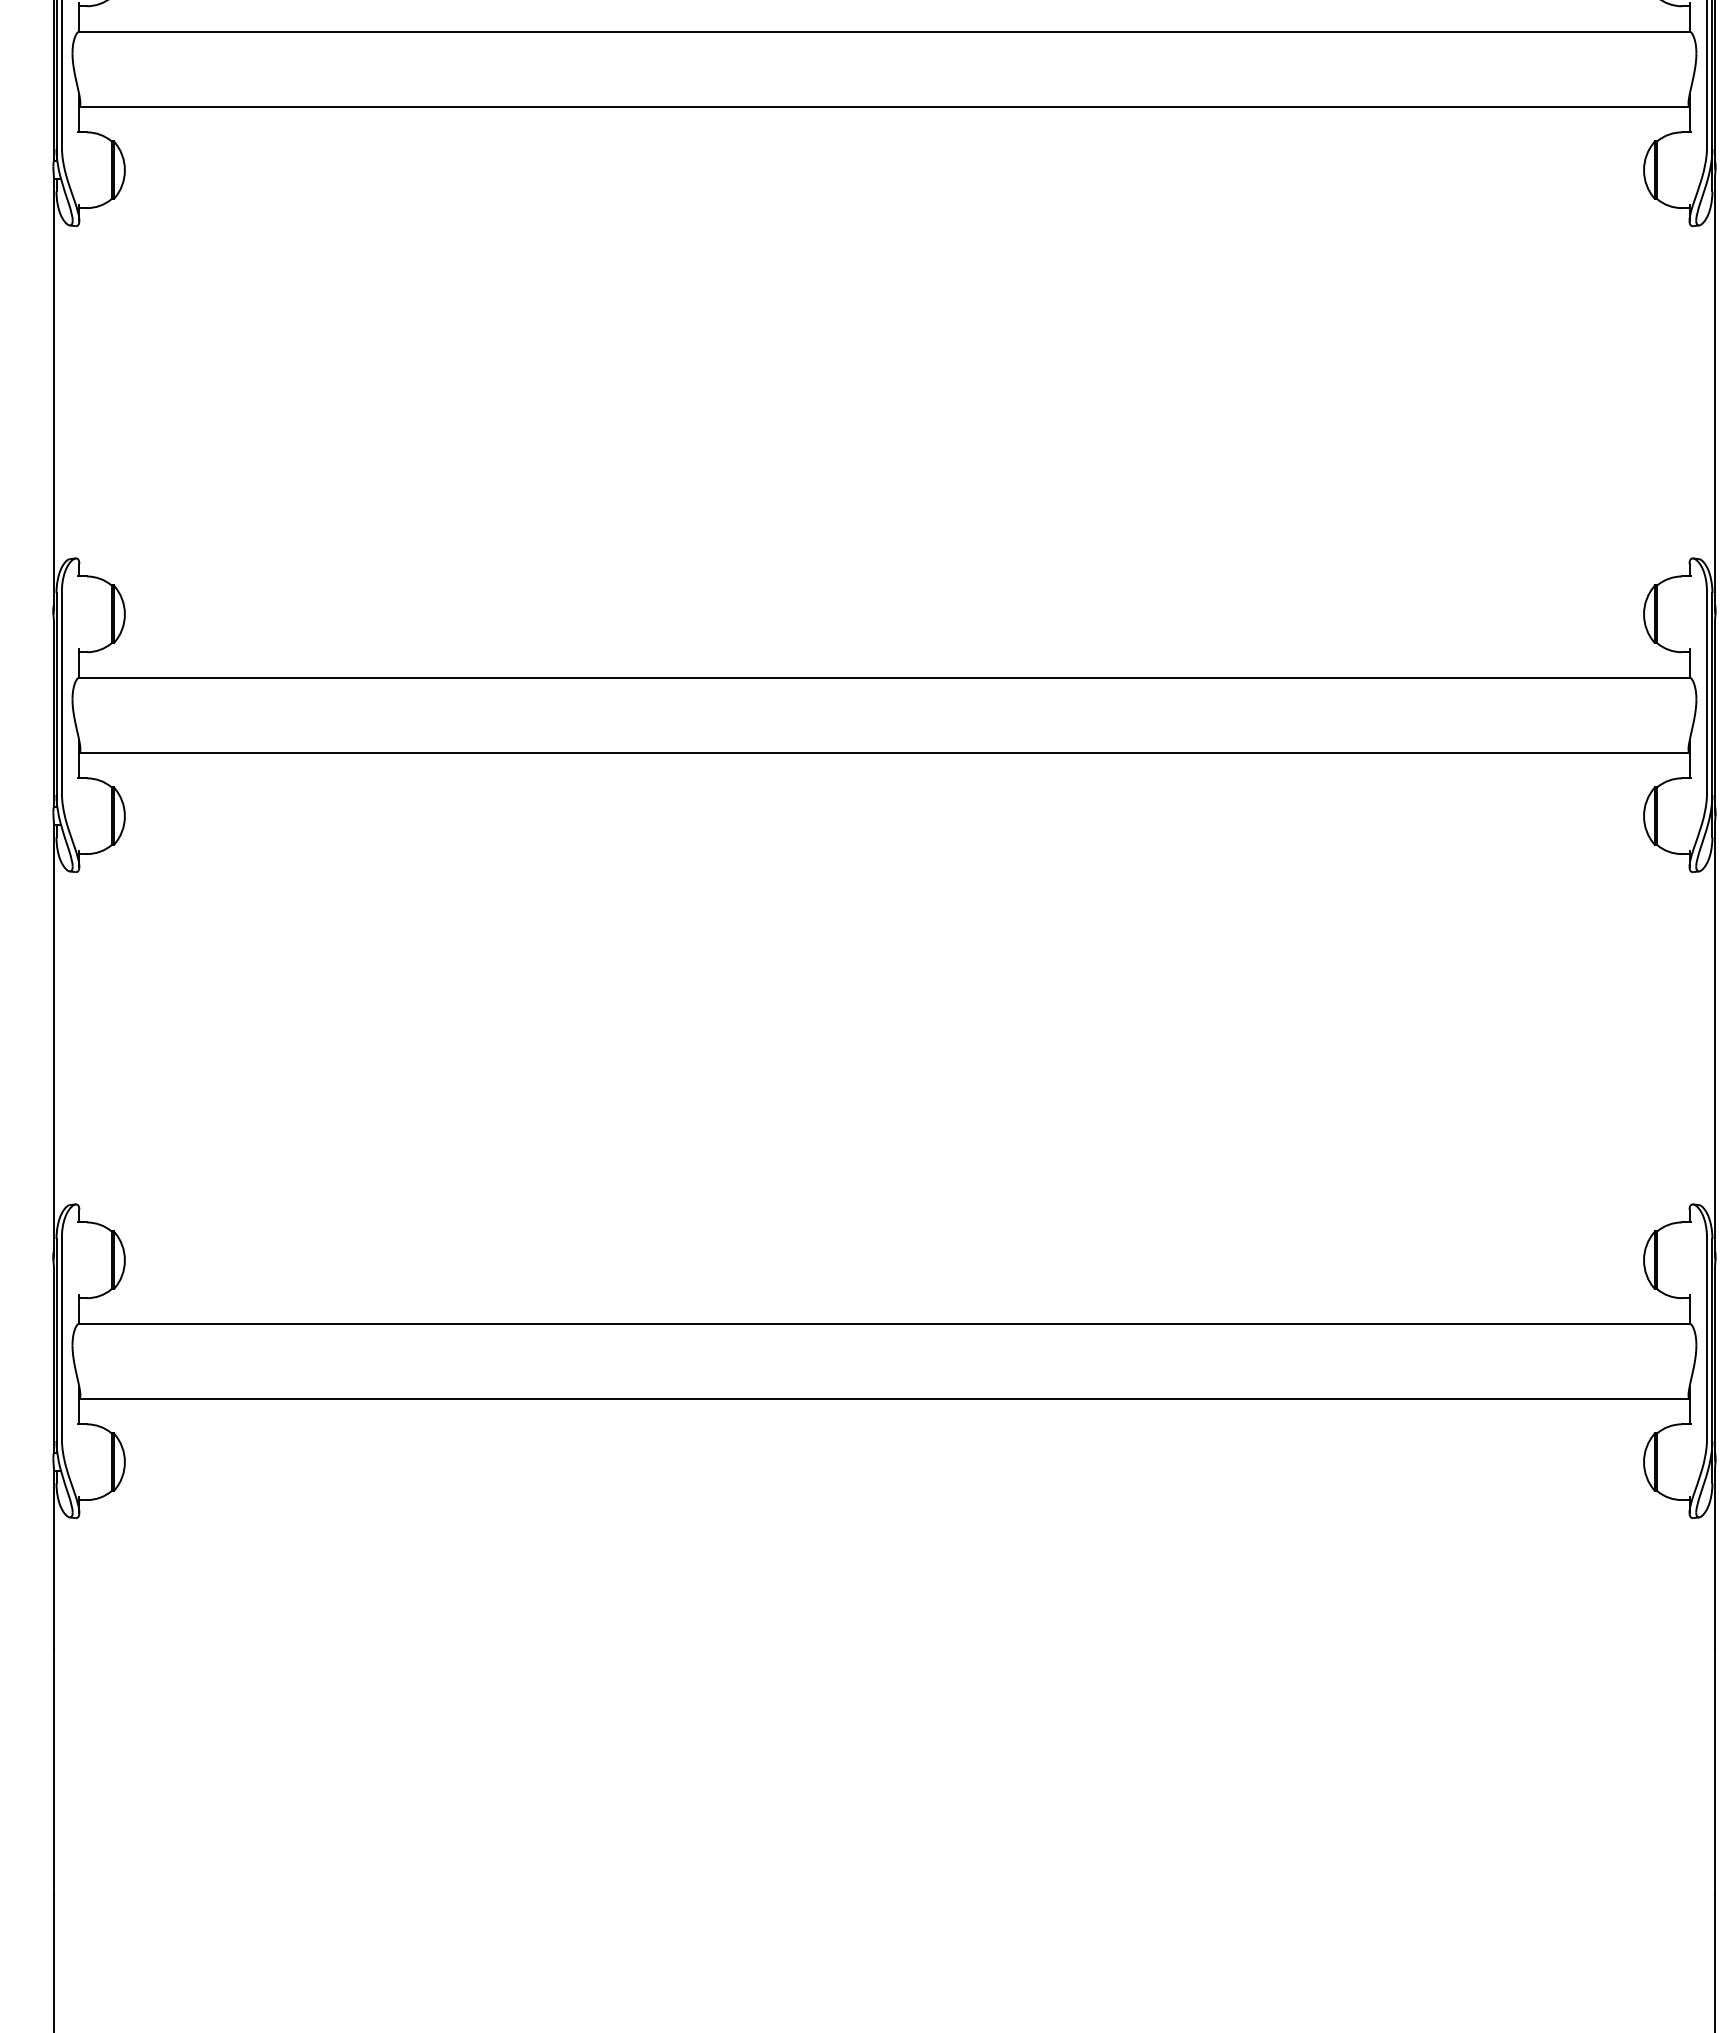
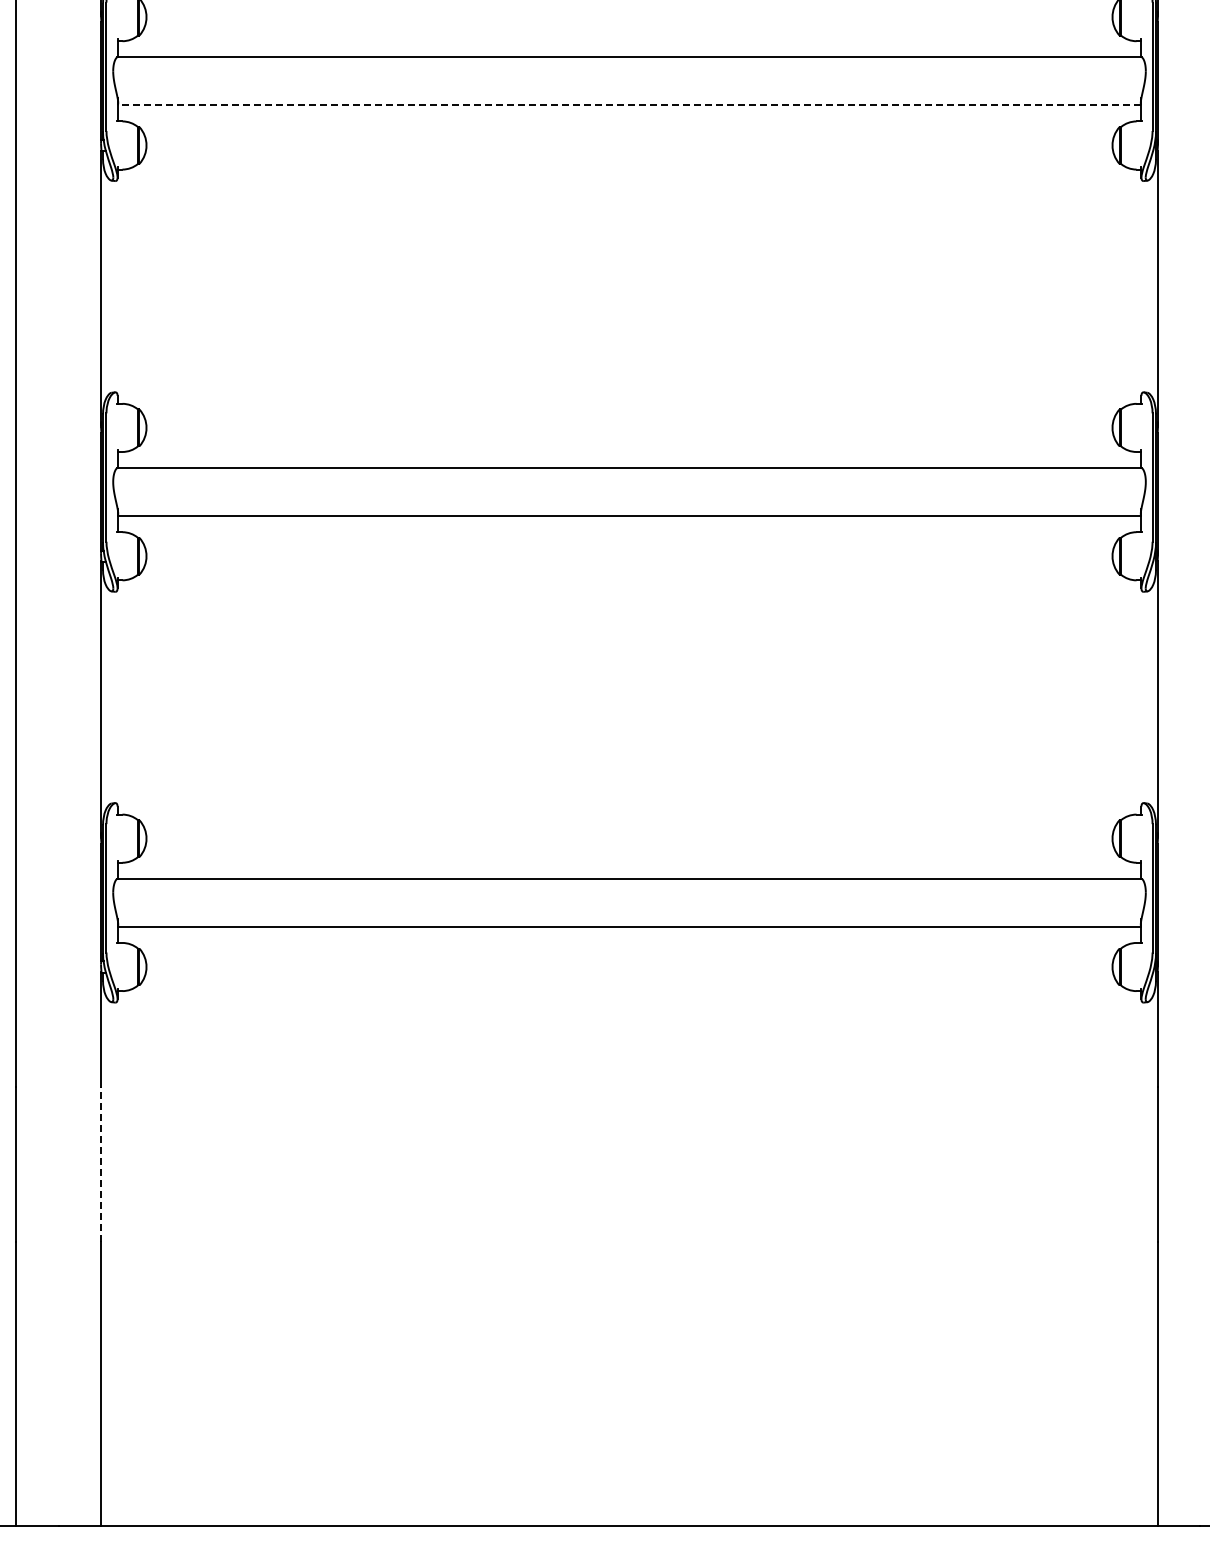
line: (884, 107) -> (629, 105), solid -> dashed
line: (54, 1772) -> (101, 1164), solid -> dashed

